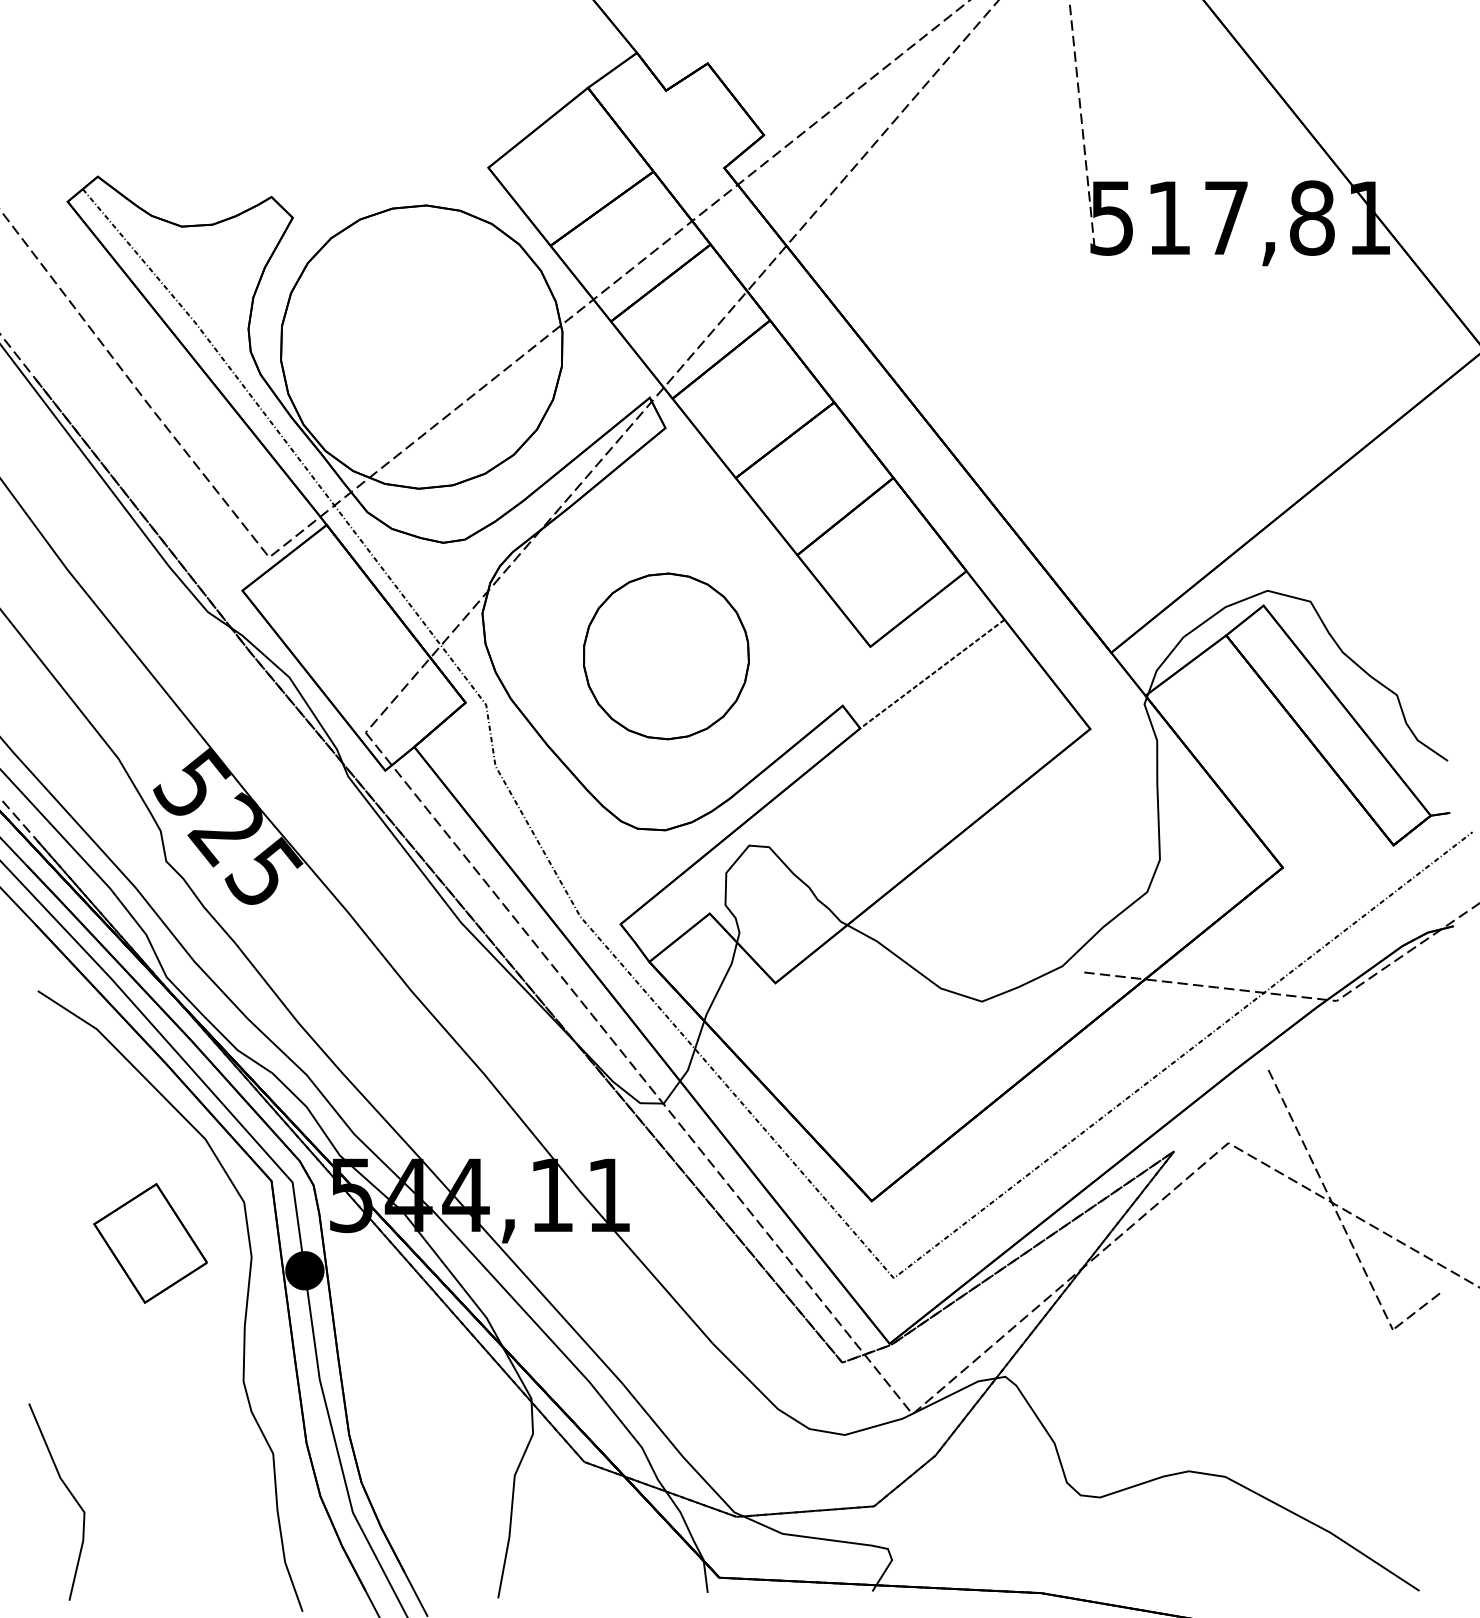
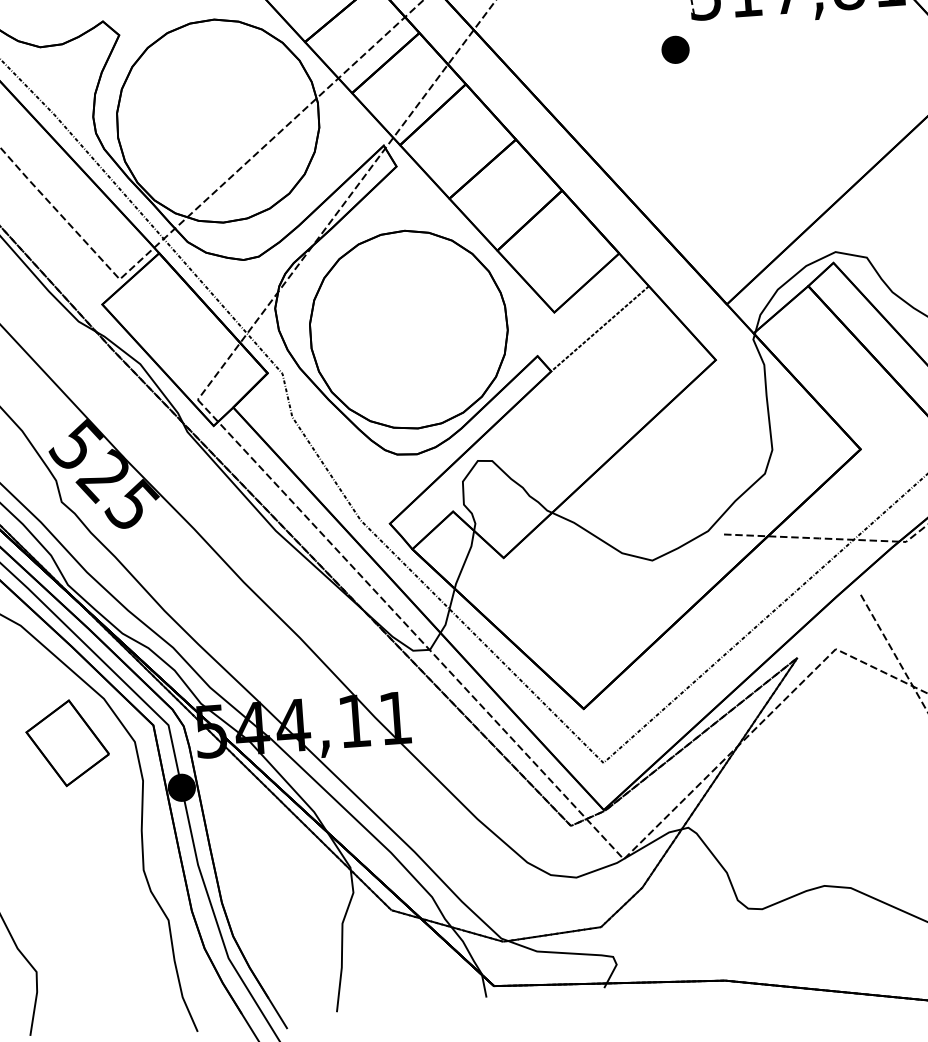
part: (1064, 293) -> (675, 49), added
part: (666, 656) -> (409, 329), size x1.67
part: (150, 1243) -> (67, 743), moved

